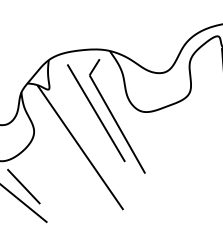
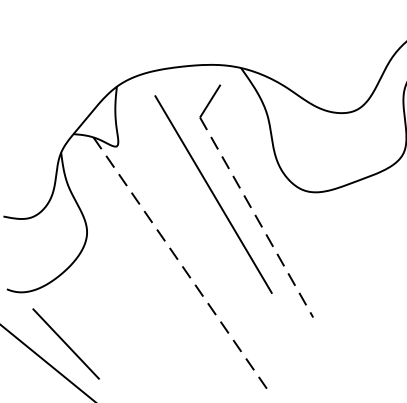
line: (117, 124) -> (256, 217), solid -> dashed
line: (80, 147) -> (181, 264), solid -> dashed

